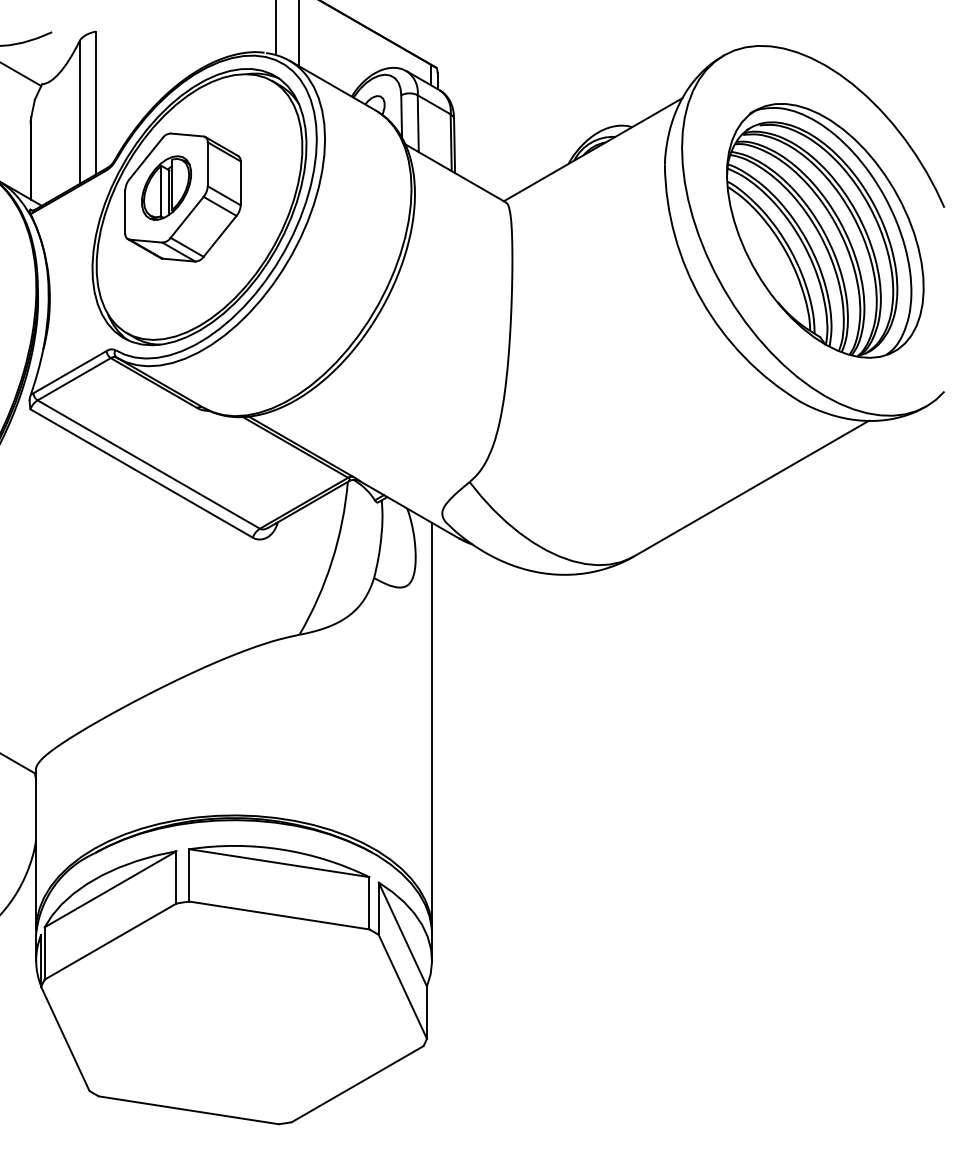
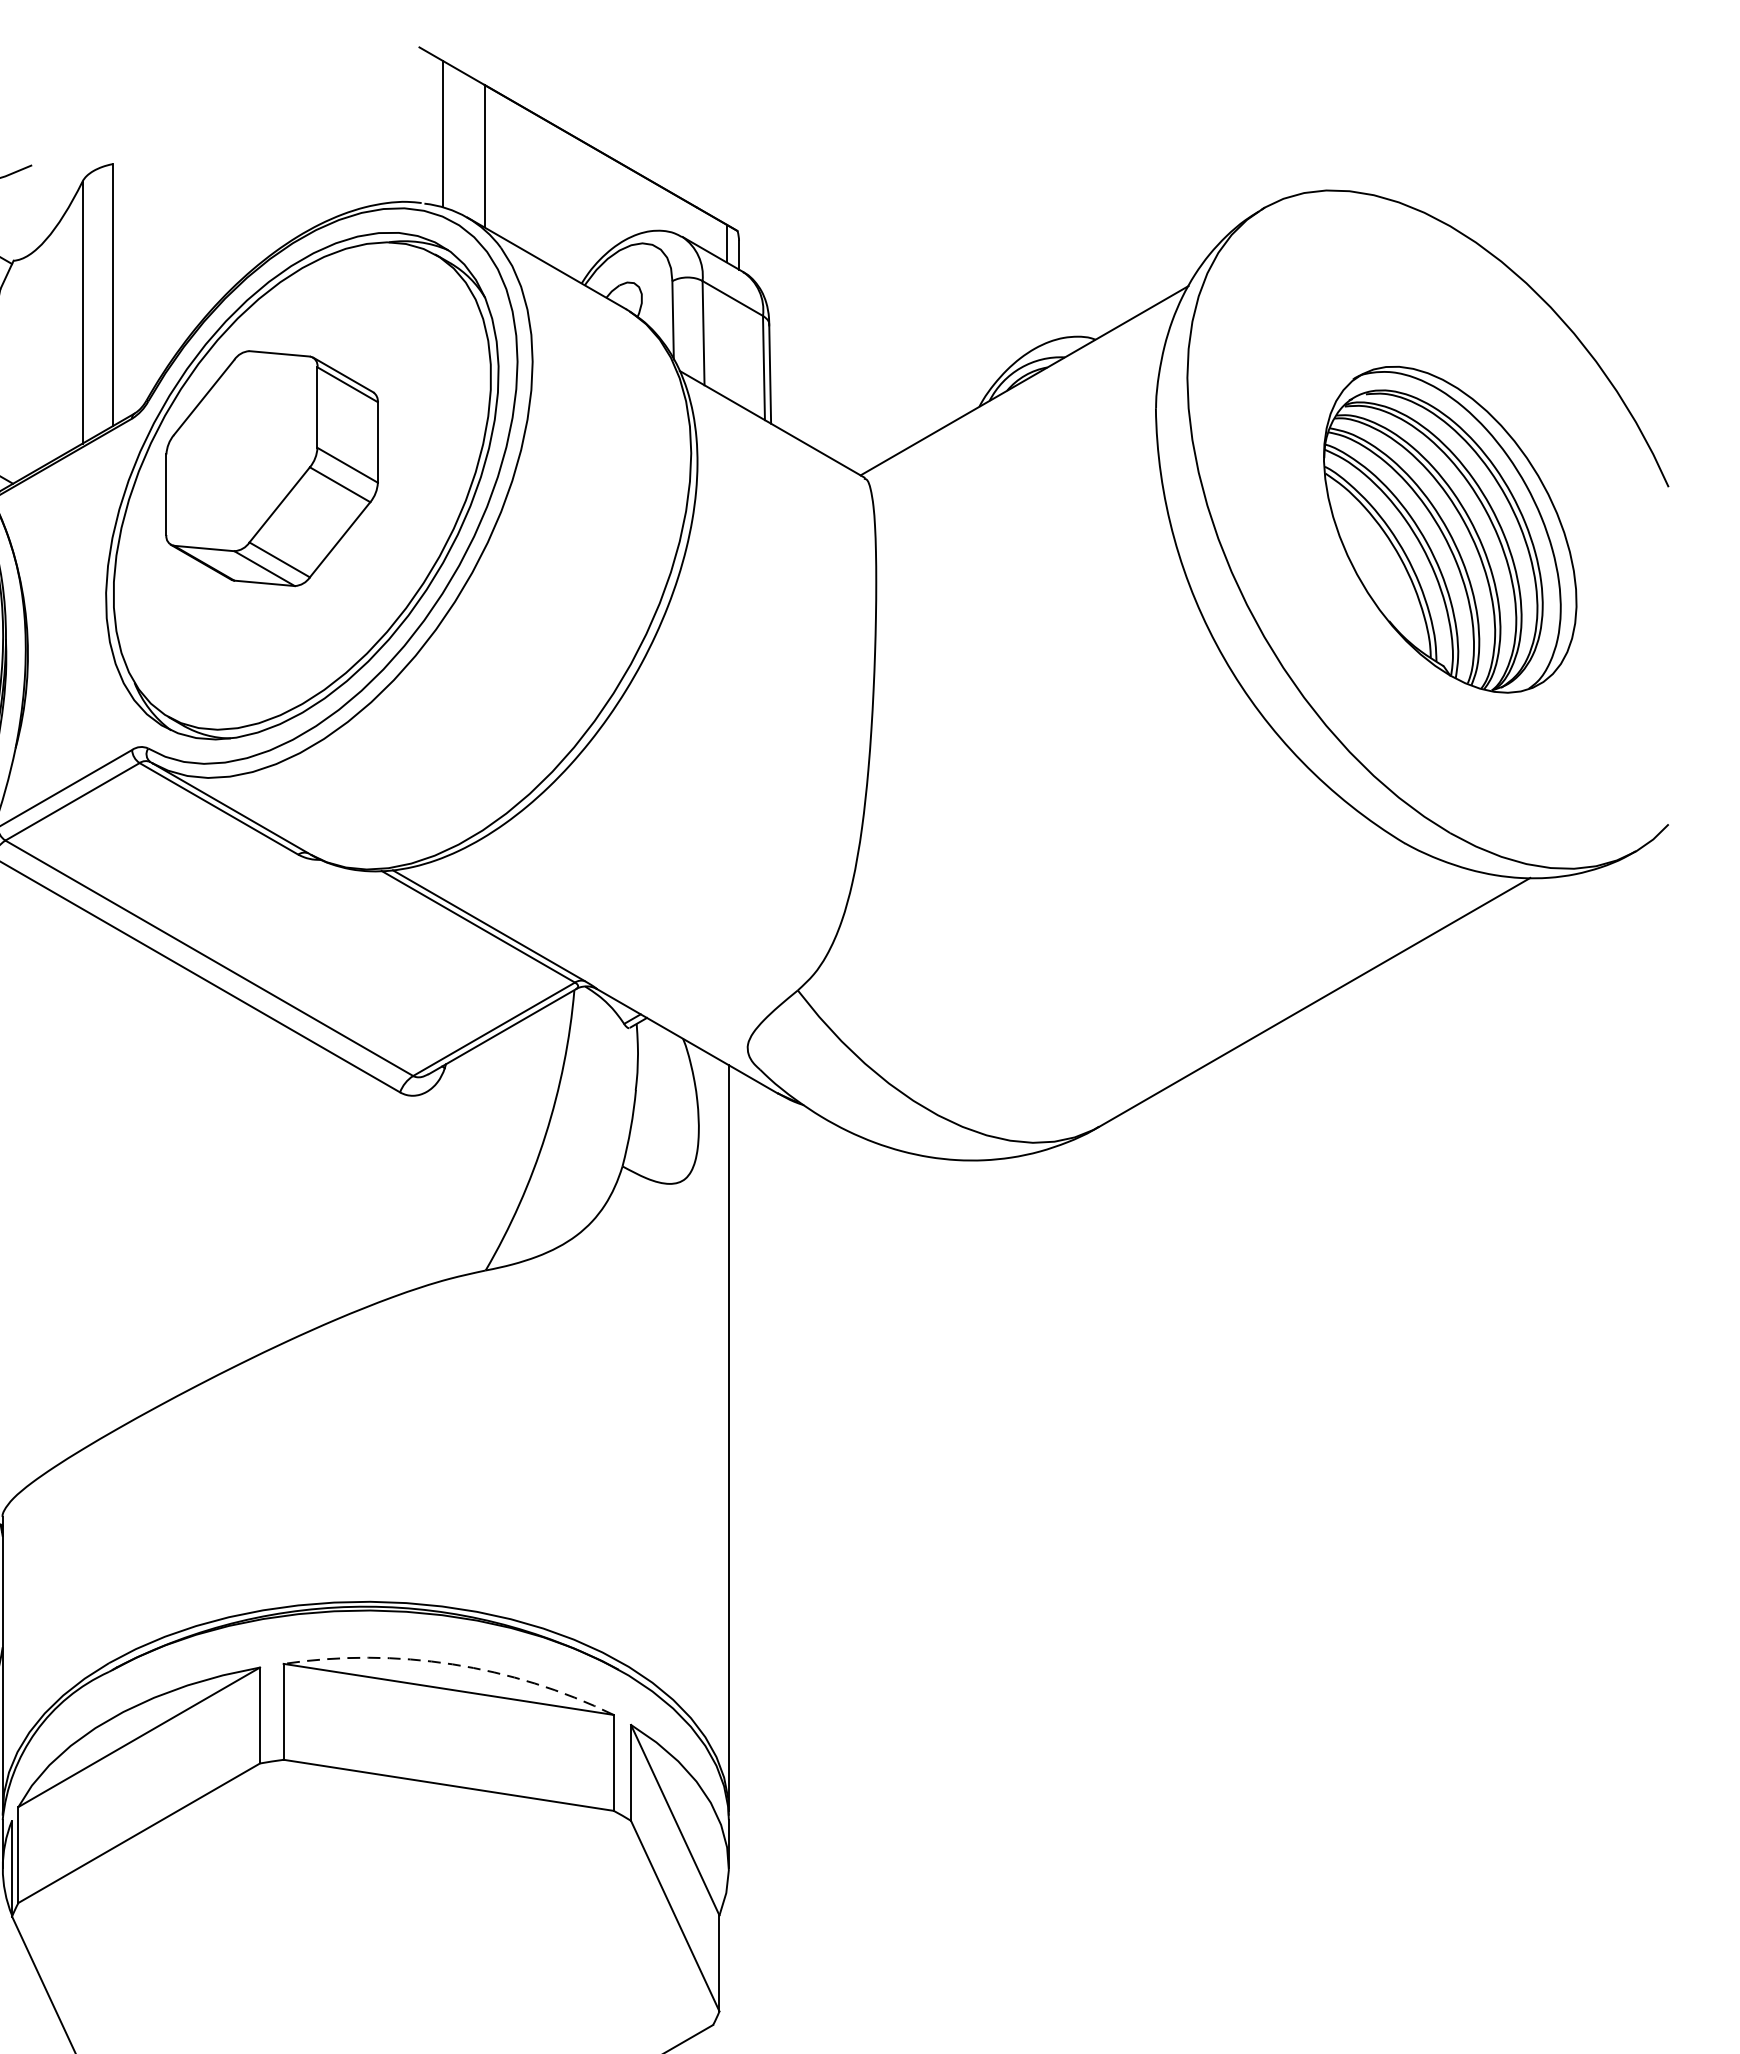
part: (166, 187) -> (241, 450), removed
part: (825, 230) -> (1450, 528), size x0.7
arc: (281, 849) -> (452, 1664), solid -> dashed

